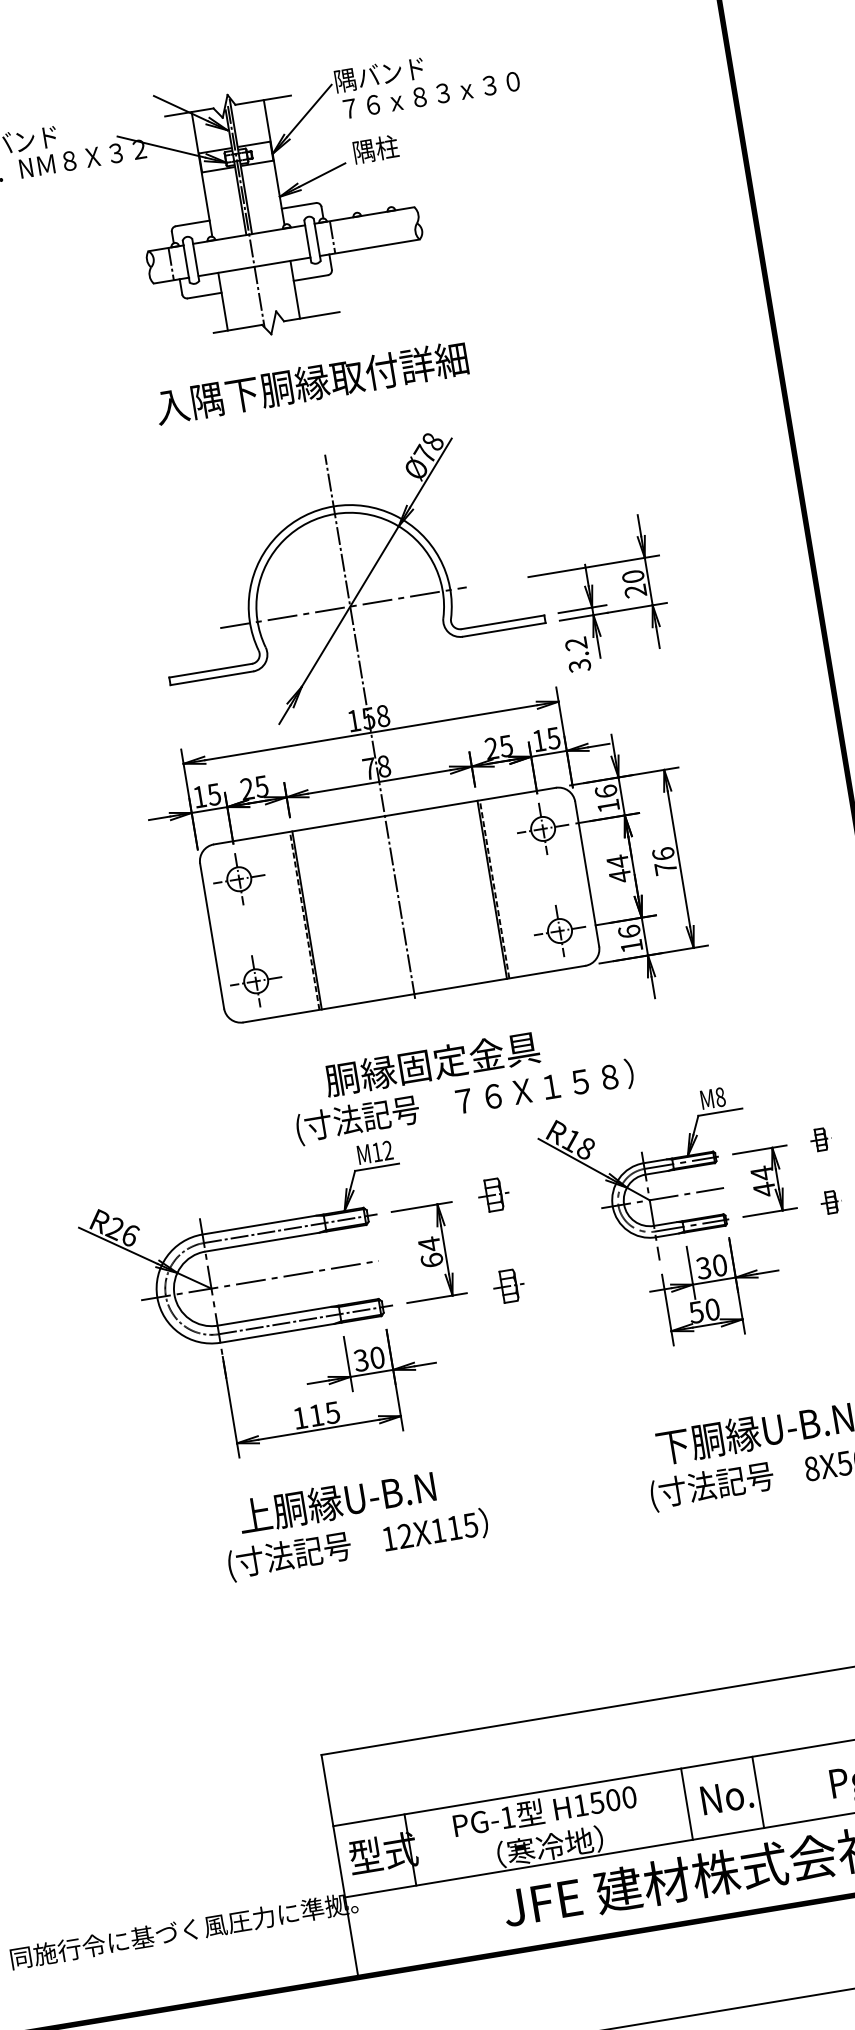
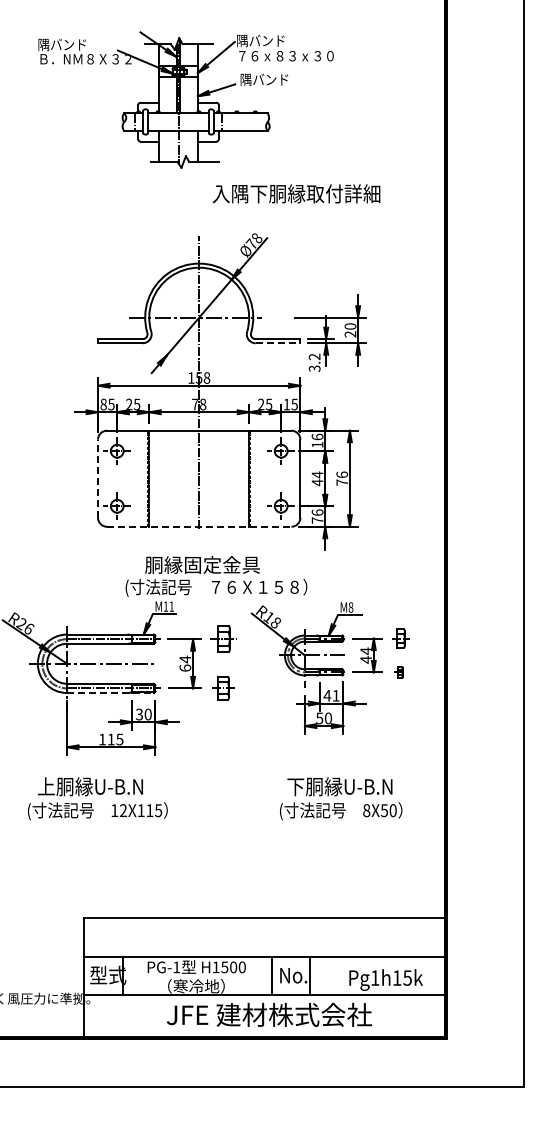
text: (409, 143) -> (270, 79), 隅柱 -> 隅バンド
text: (311, 382) -> (296, 193), moved
line: (505, 630) -> (278, 343), solid -> dashed
text: (199, 796) -> (103, 404), 15 -> 85
line: (212, 935) -> (98, 478), solid -> dashed
text: (631, 946) -> (317, 520), 16 -> 76
line: (414, 993) -> (199, 526), solid -> dashed
part: (817, 1140) -> (398, 638), size x1.6
text: (387, 1150) -> (171, 606), M12 -> M11
part: (493, 1195) -> (223, 639), size x1.6
text: (711, 1266) -> (331, 695), 30 -> 41
part: (508, 1286) -> (223, 688), size x1.4
line: (301, 1330) -> (110, 693), solid -> dashed
text: (353, 1521) -> (97, 798), moved

